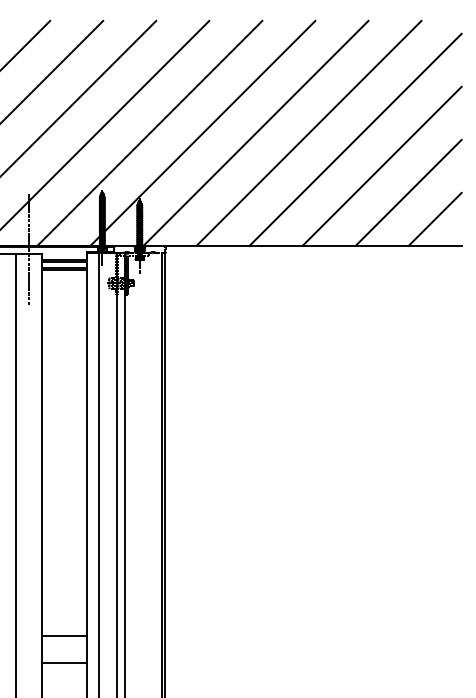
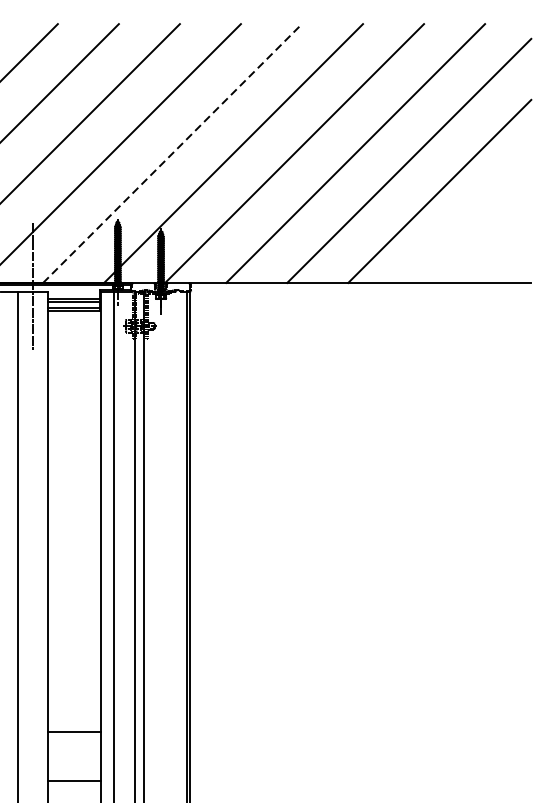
line: (150, 133) -> (173, 153), solid -> dashed
line: (408, 192) -> (470, 221), removed
line: (434, 218) -> (500, 251), removed
line: (64, 663) -> (74, 781), moved

